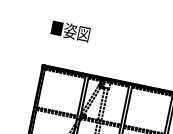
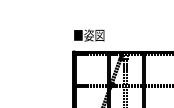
text: (70, 31) -> (89, 35), moved

